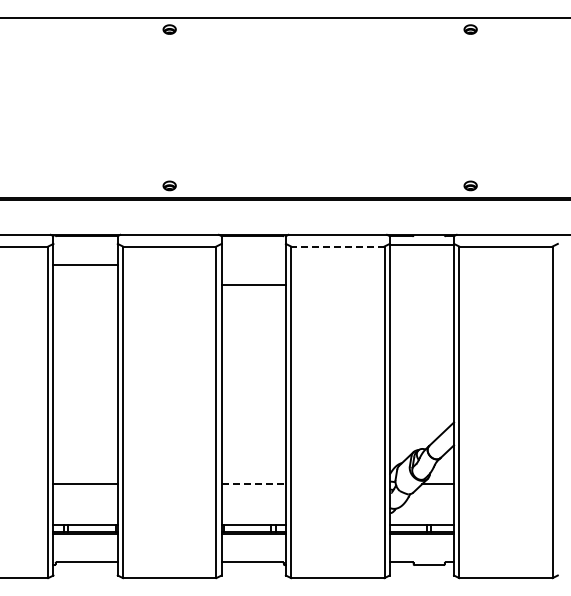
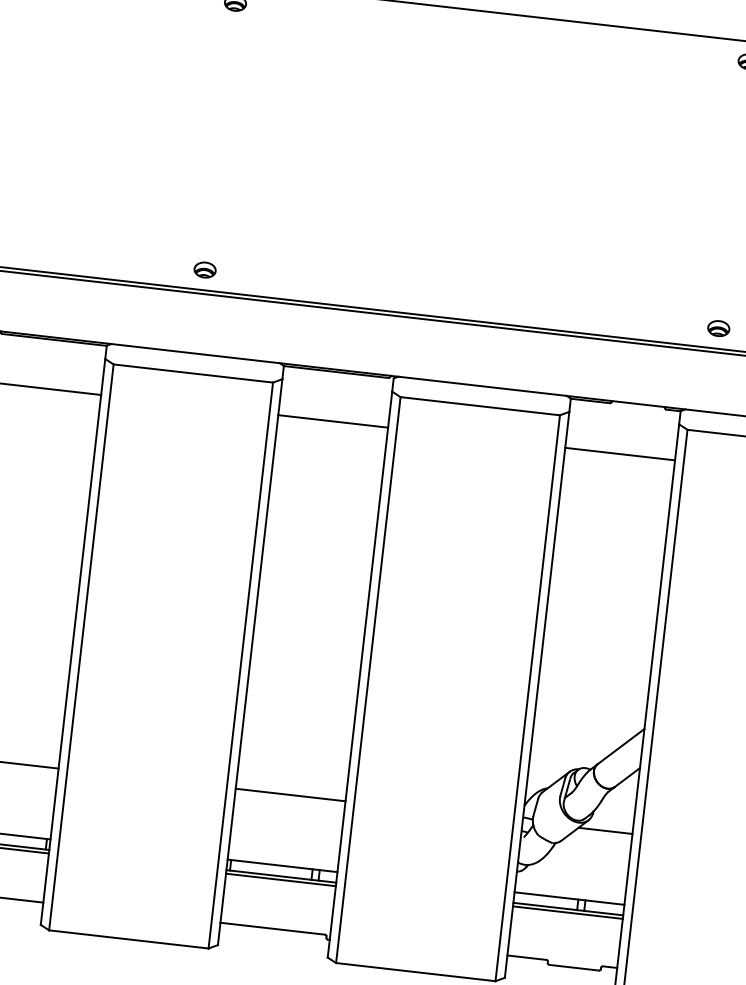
line: (421, 245) -> (619, 454), moved
line: (337, 246) -> (479, 406), dashed -> solid
line: (253, 285) -> (332, 422), moved
line: (254, 483) -> (291, 794), dashed -> solid

